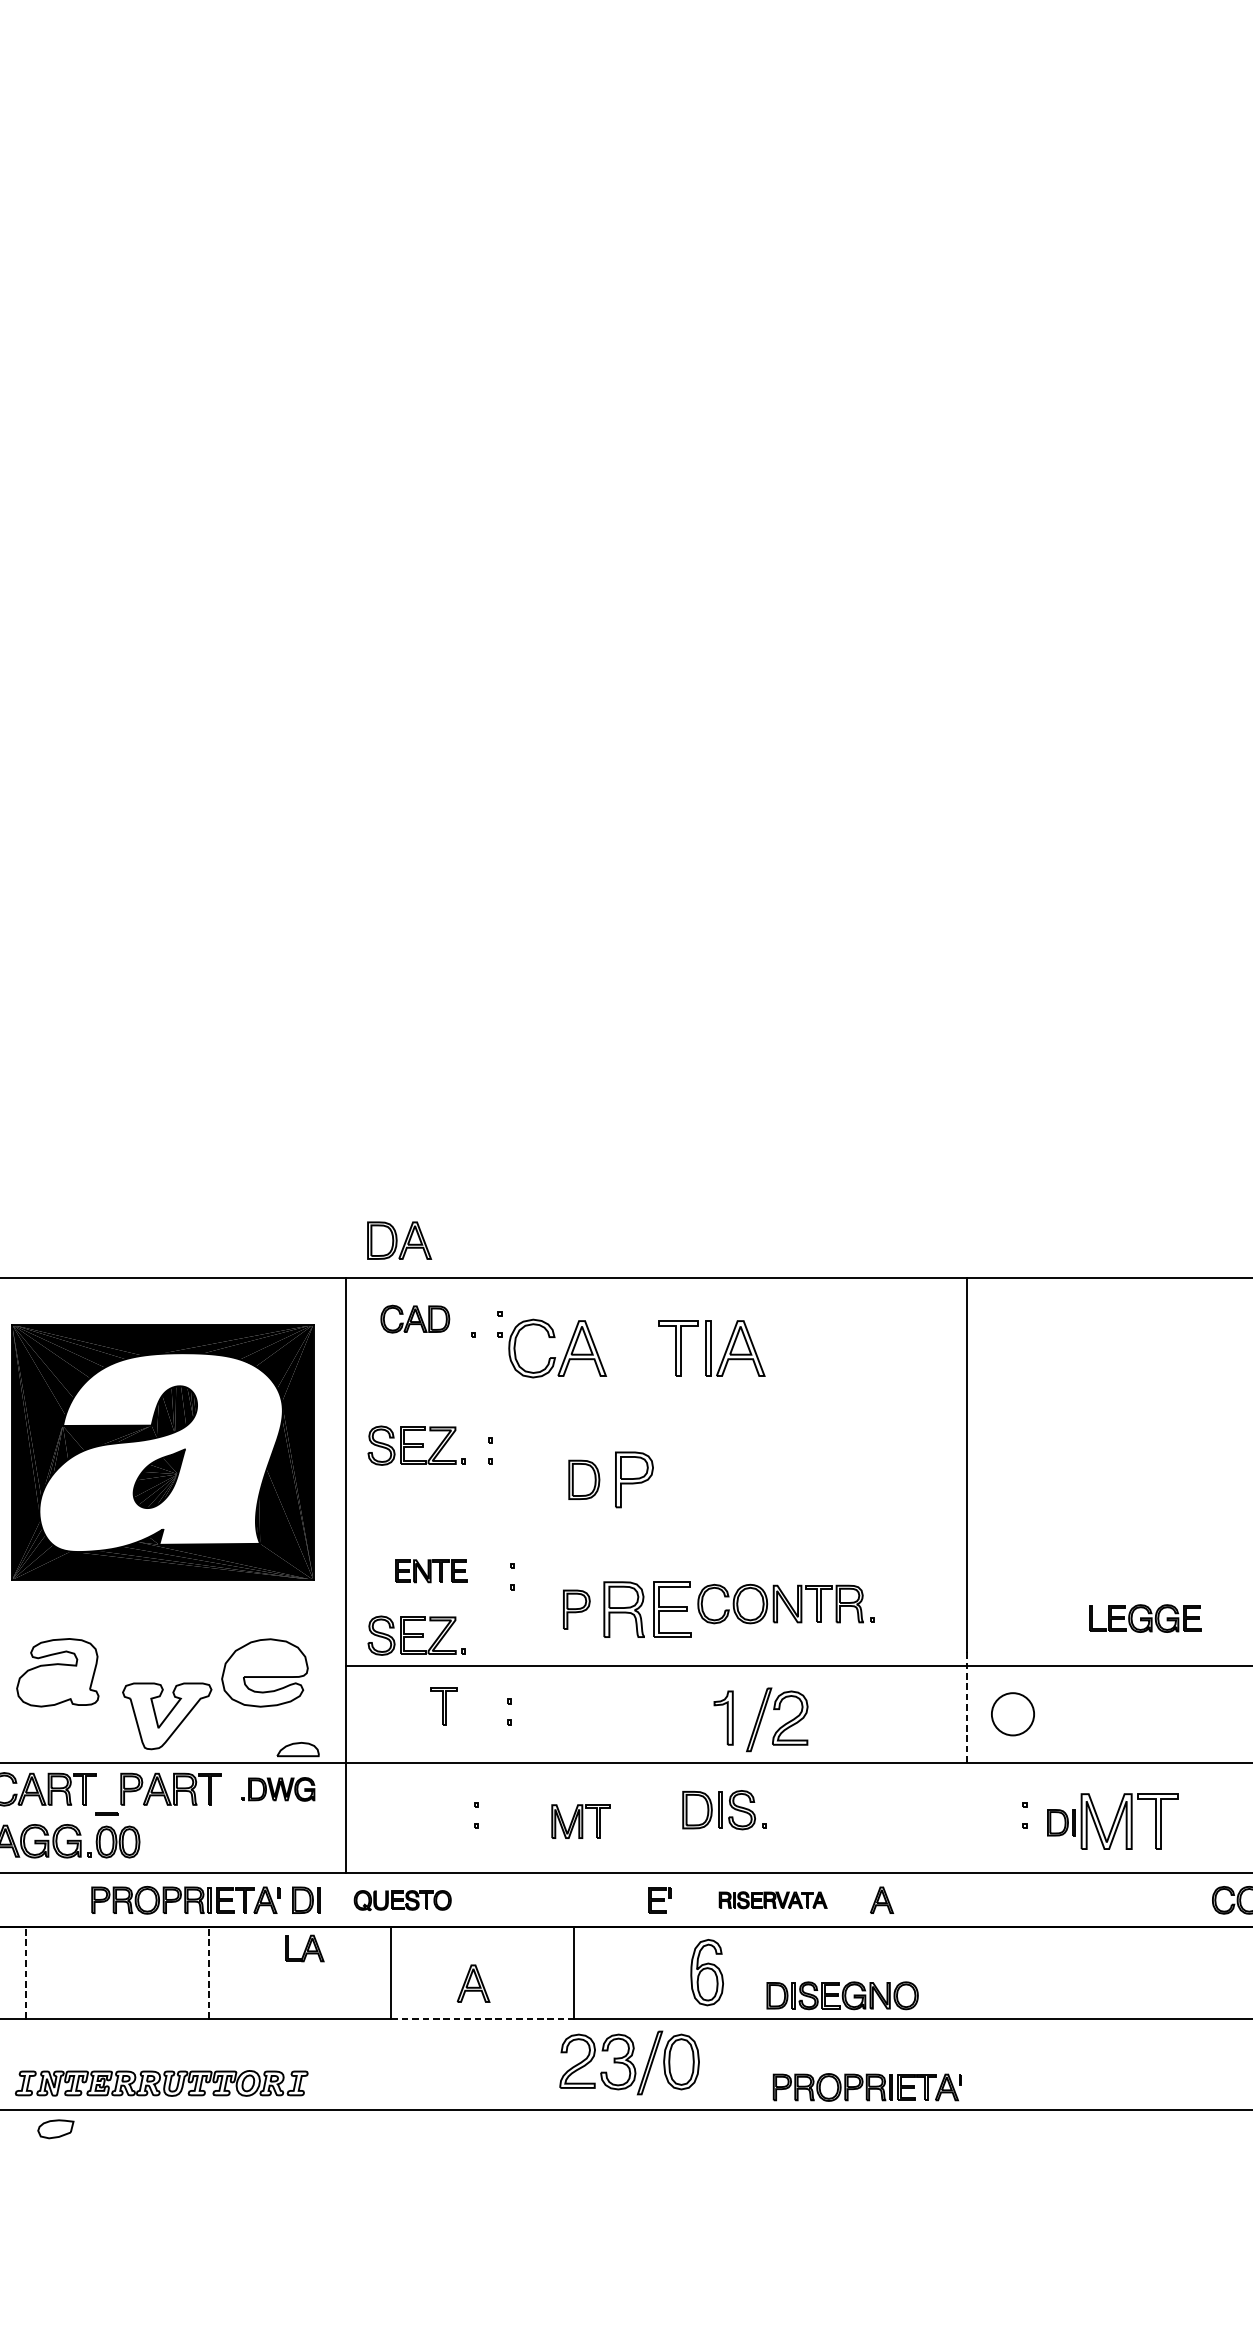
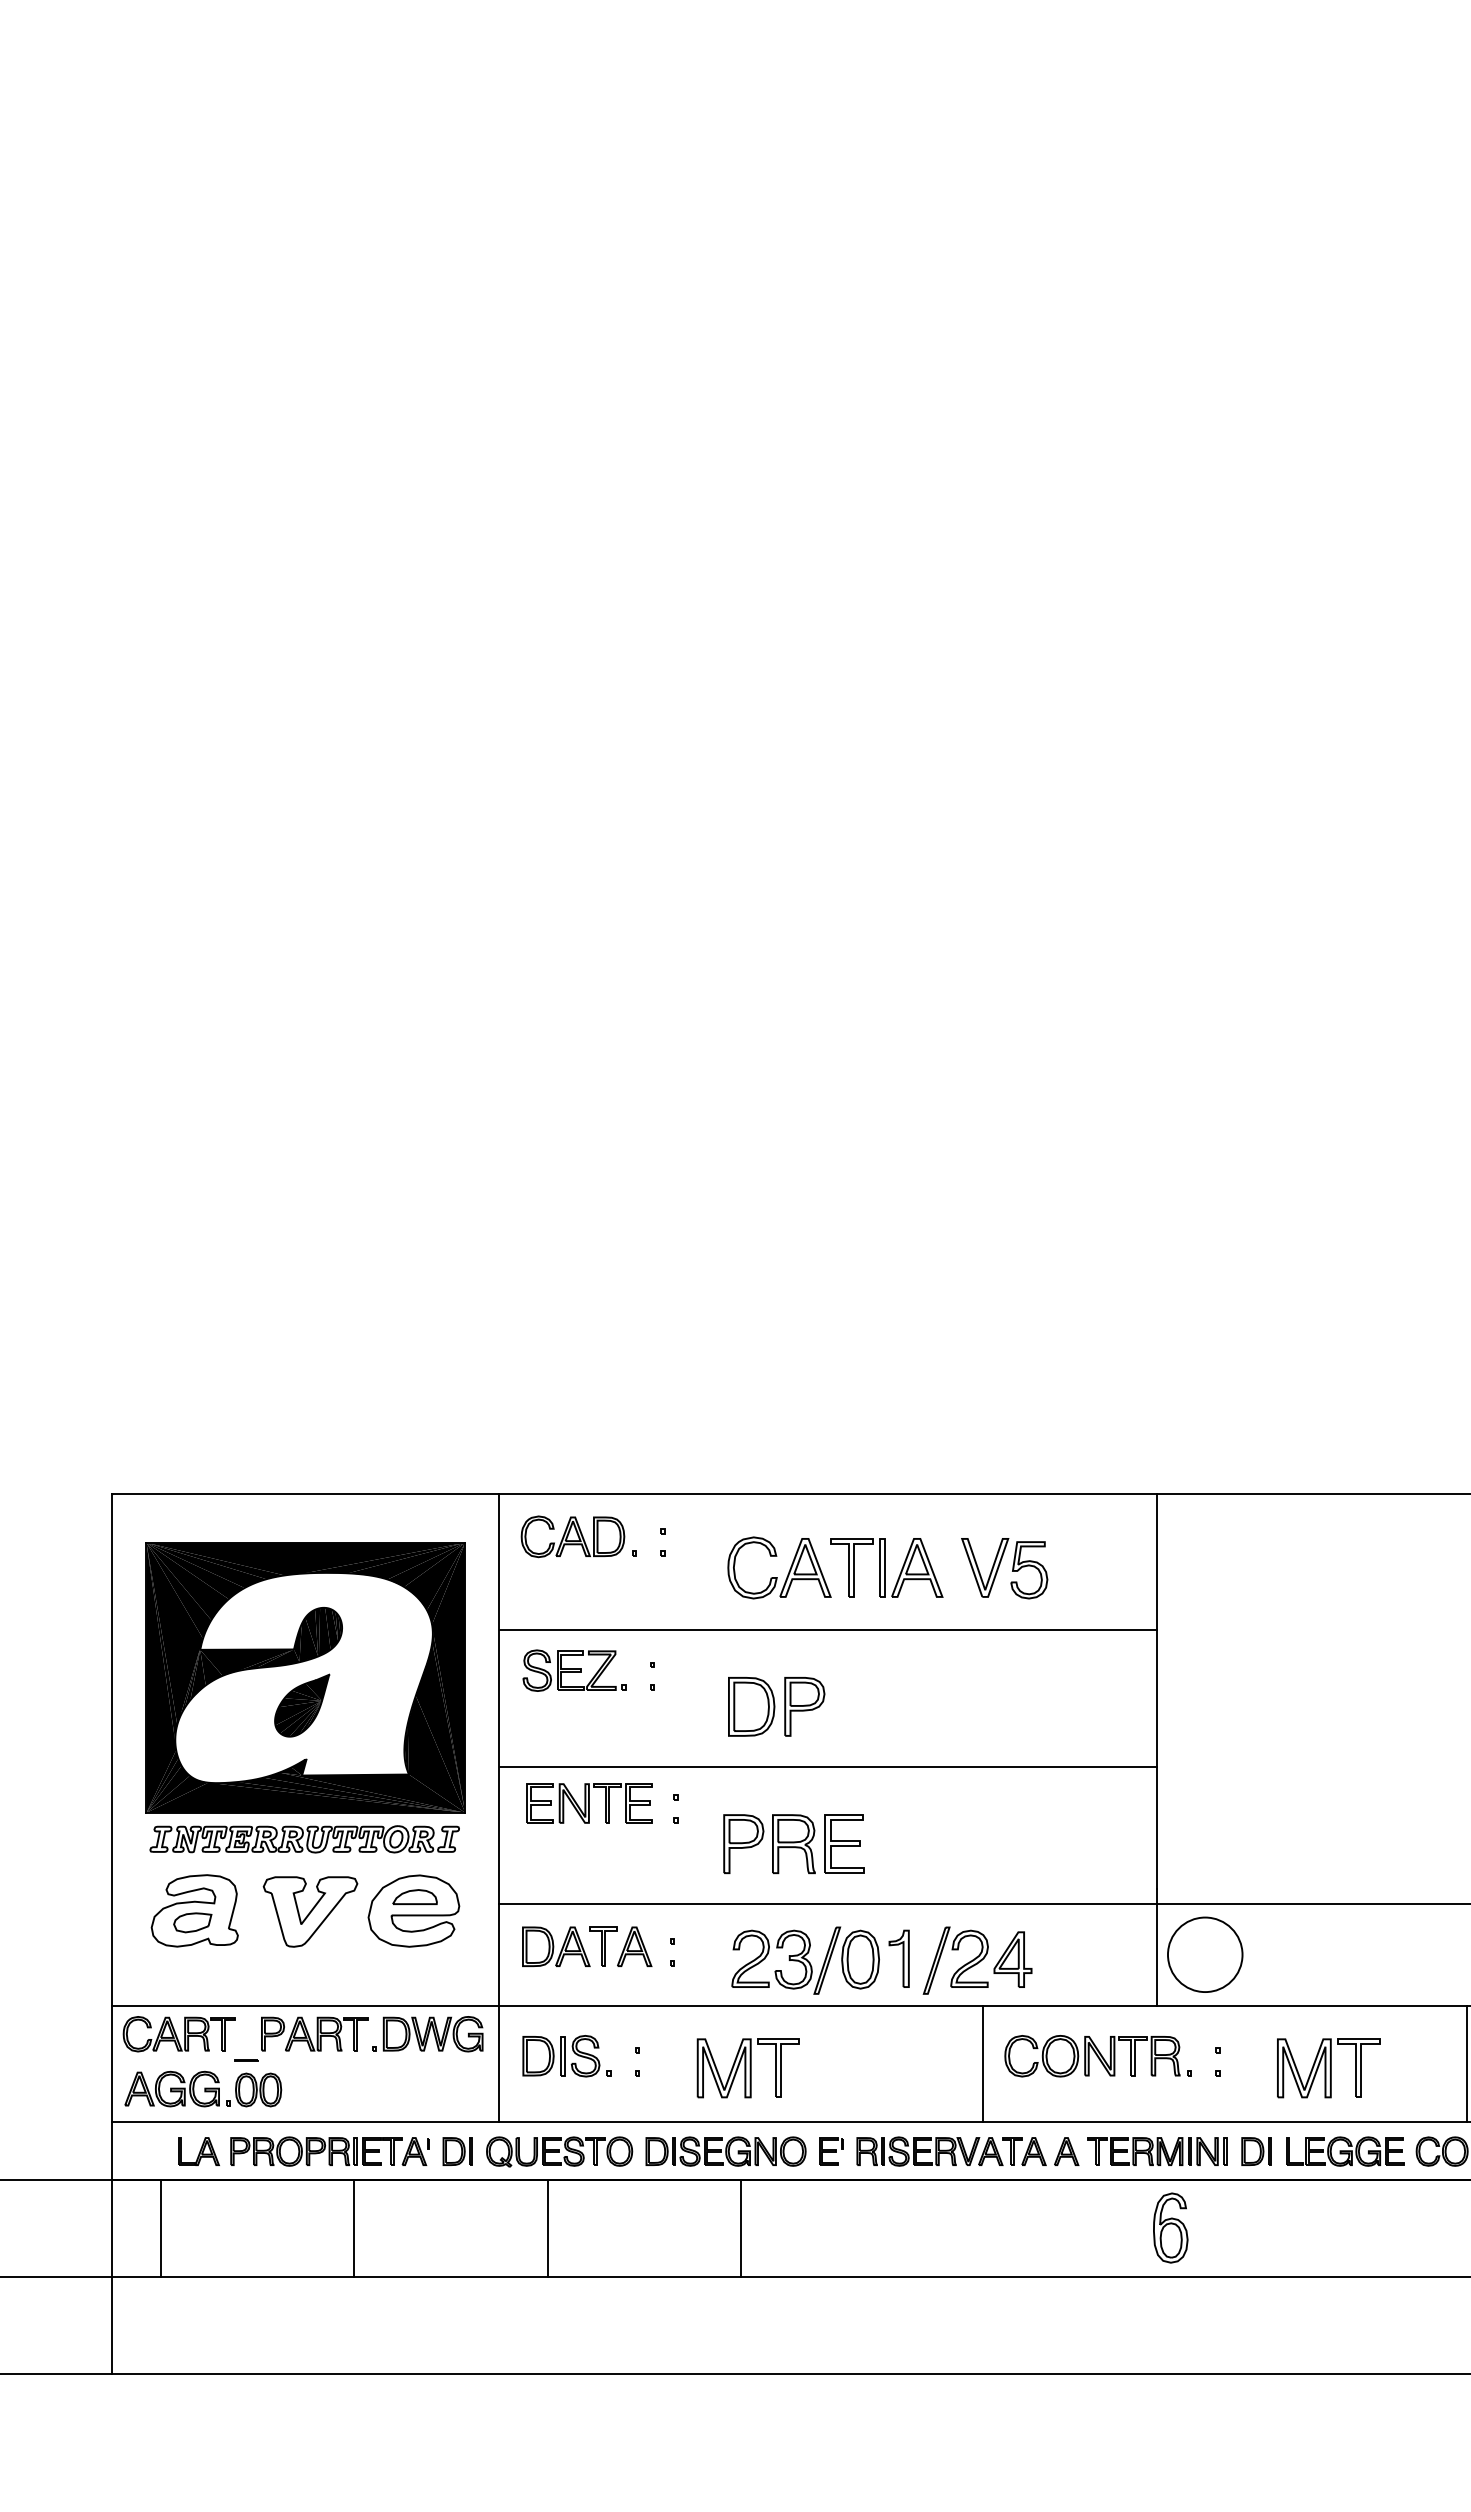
part: (399, 1240) -> (556, 1946), moved
part: (414, 1318) -> (572, 1536), size x1.43
part: (823, 1349) -> (1004, 1568), added
part: (566, 1351) -> (788, 1571), moved
line: (656, 1407) -> (828, 1630), added
part: (584, 1479) -> (751, 1706), size x1.43
line: (656, 1536) -> (828, 1766), added
part: (430, 1571) -> (589, 1803), size x1.67
part: (785, 1604) -> (1097, 2056), moved
part: (576, 1610) -> (743, 1844), size x1.43
part: (1145, 1618) -> (1345, 2151), moved
part: (416, 1635) -> (574, 1871), removed
line: (967, 1707) -> (1157, 1947), dashed -> solid
circle: (1012, 1713) -> (1204, 1954), size x1.67
part: (167, 1715) -> (310, 1911), moved
part: (830, 1718) -> (1012, 1959), added
part: (297, 1748) -> (414, 1896), moved
part: (277, 1789) -> (427, 2034), size x1.43
part: (723, 1810) -> (566, 2056), moved
line: (803, 1817) -> (983, 2064), added
part: (580, 1821) -> (747, 2068), size x1.67
part: (1061, 1822) -> (1256, 2151), moved
part: (402, 1900) -> (559, 2151), size x1.43
part: (773, 1900) -> (951, 2151), size x1.67
part: (967, 1900) -> (1157, 2151), added
part: (304, 1948) -> (198, 2151), moved
part: (706, 1972) -> (1170, 2227), moved
line: (25, 1973) -> (160, 2228), dashed -> solid
line: (208, 1973) -> (354, 2228), dashed -> solid
part: (473, 1983) -> (634, 1946), moved
part: (842, 1995) -> (725, 2151), moved
line: (482, 2018) -> (644, 2276), dashed -> solid
part: (629, 2062) -> (805, 1960), moved
part: (161, 2083) -> (304, 1839), moved
part: (866, 2087) -> (1050, 2349), removed
part: (55, 2128) -> (192, 1922), moved

